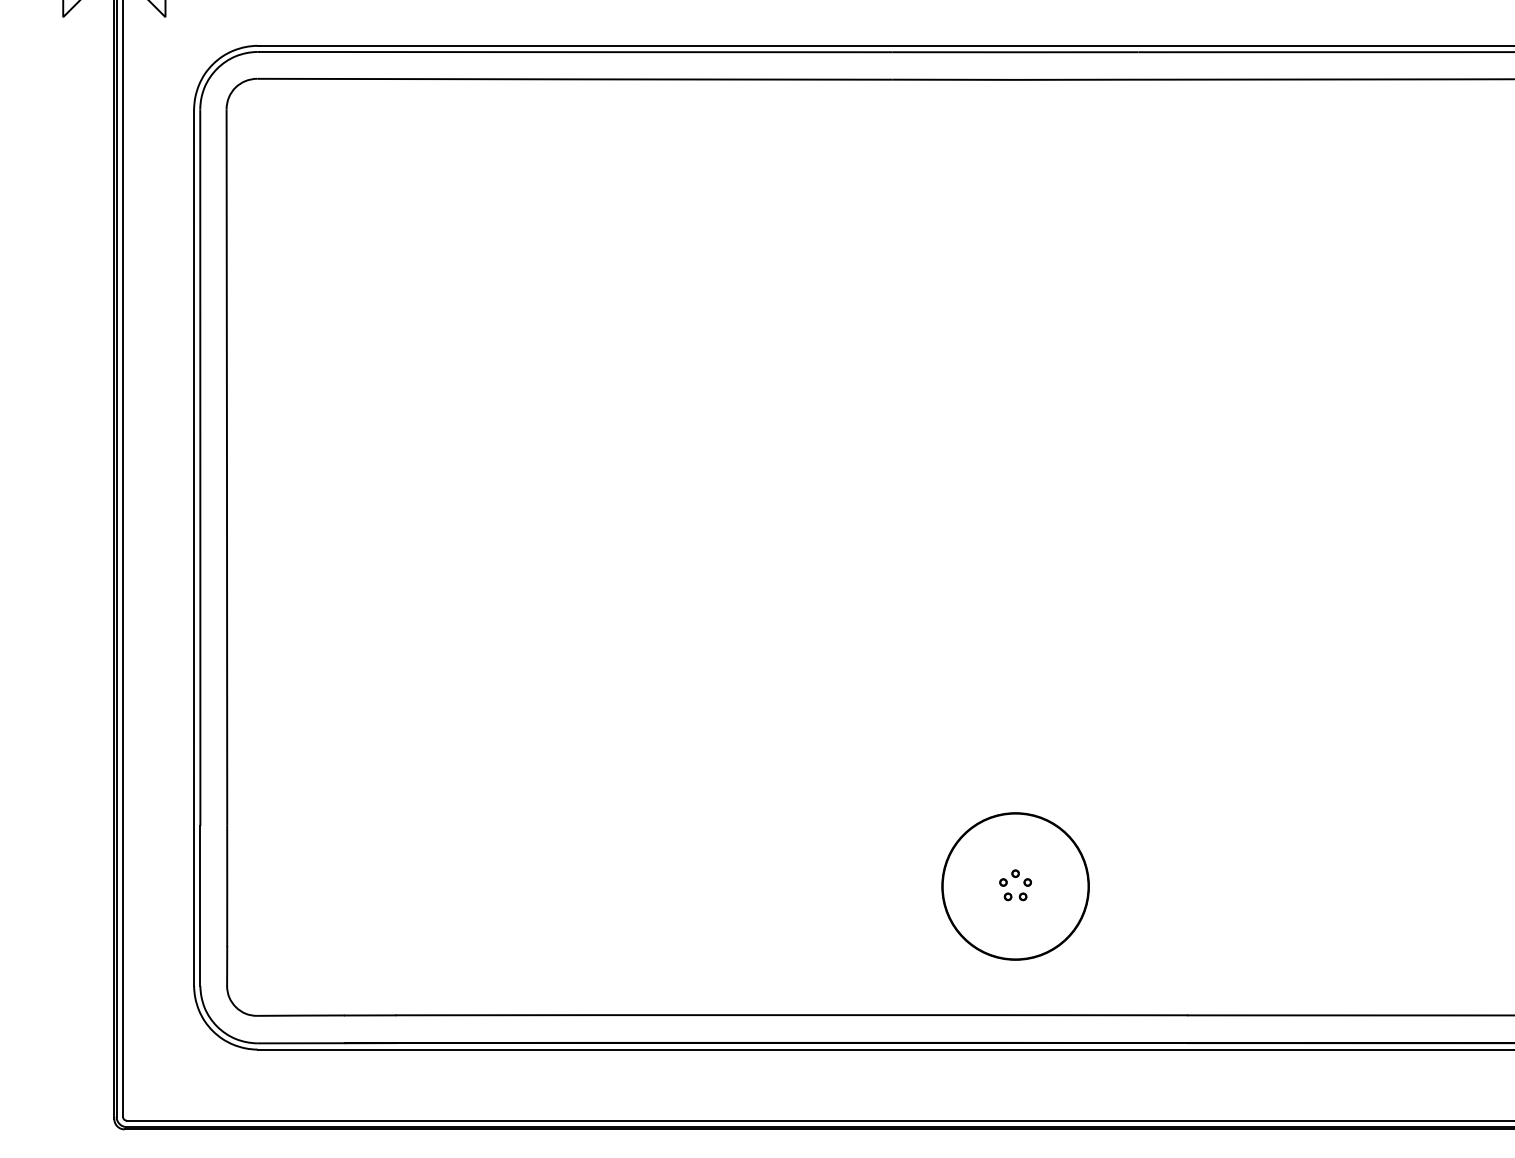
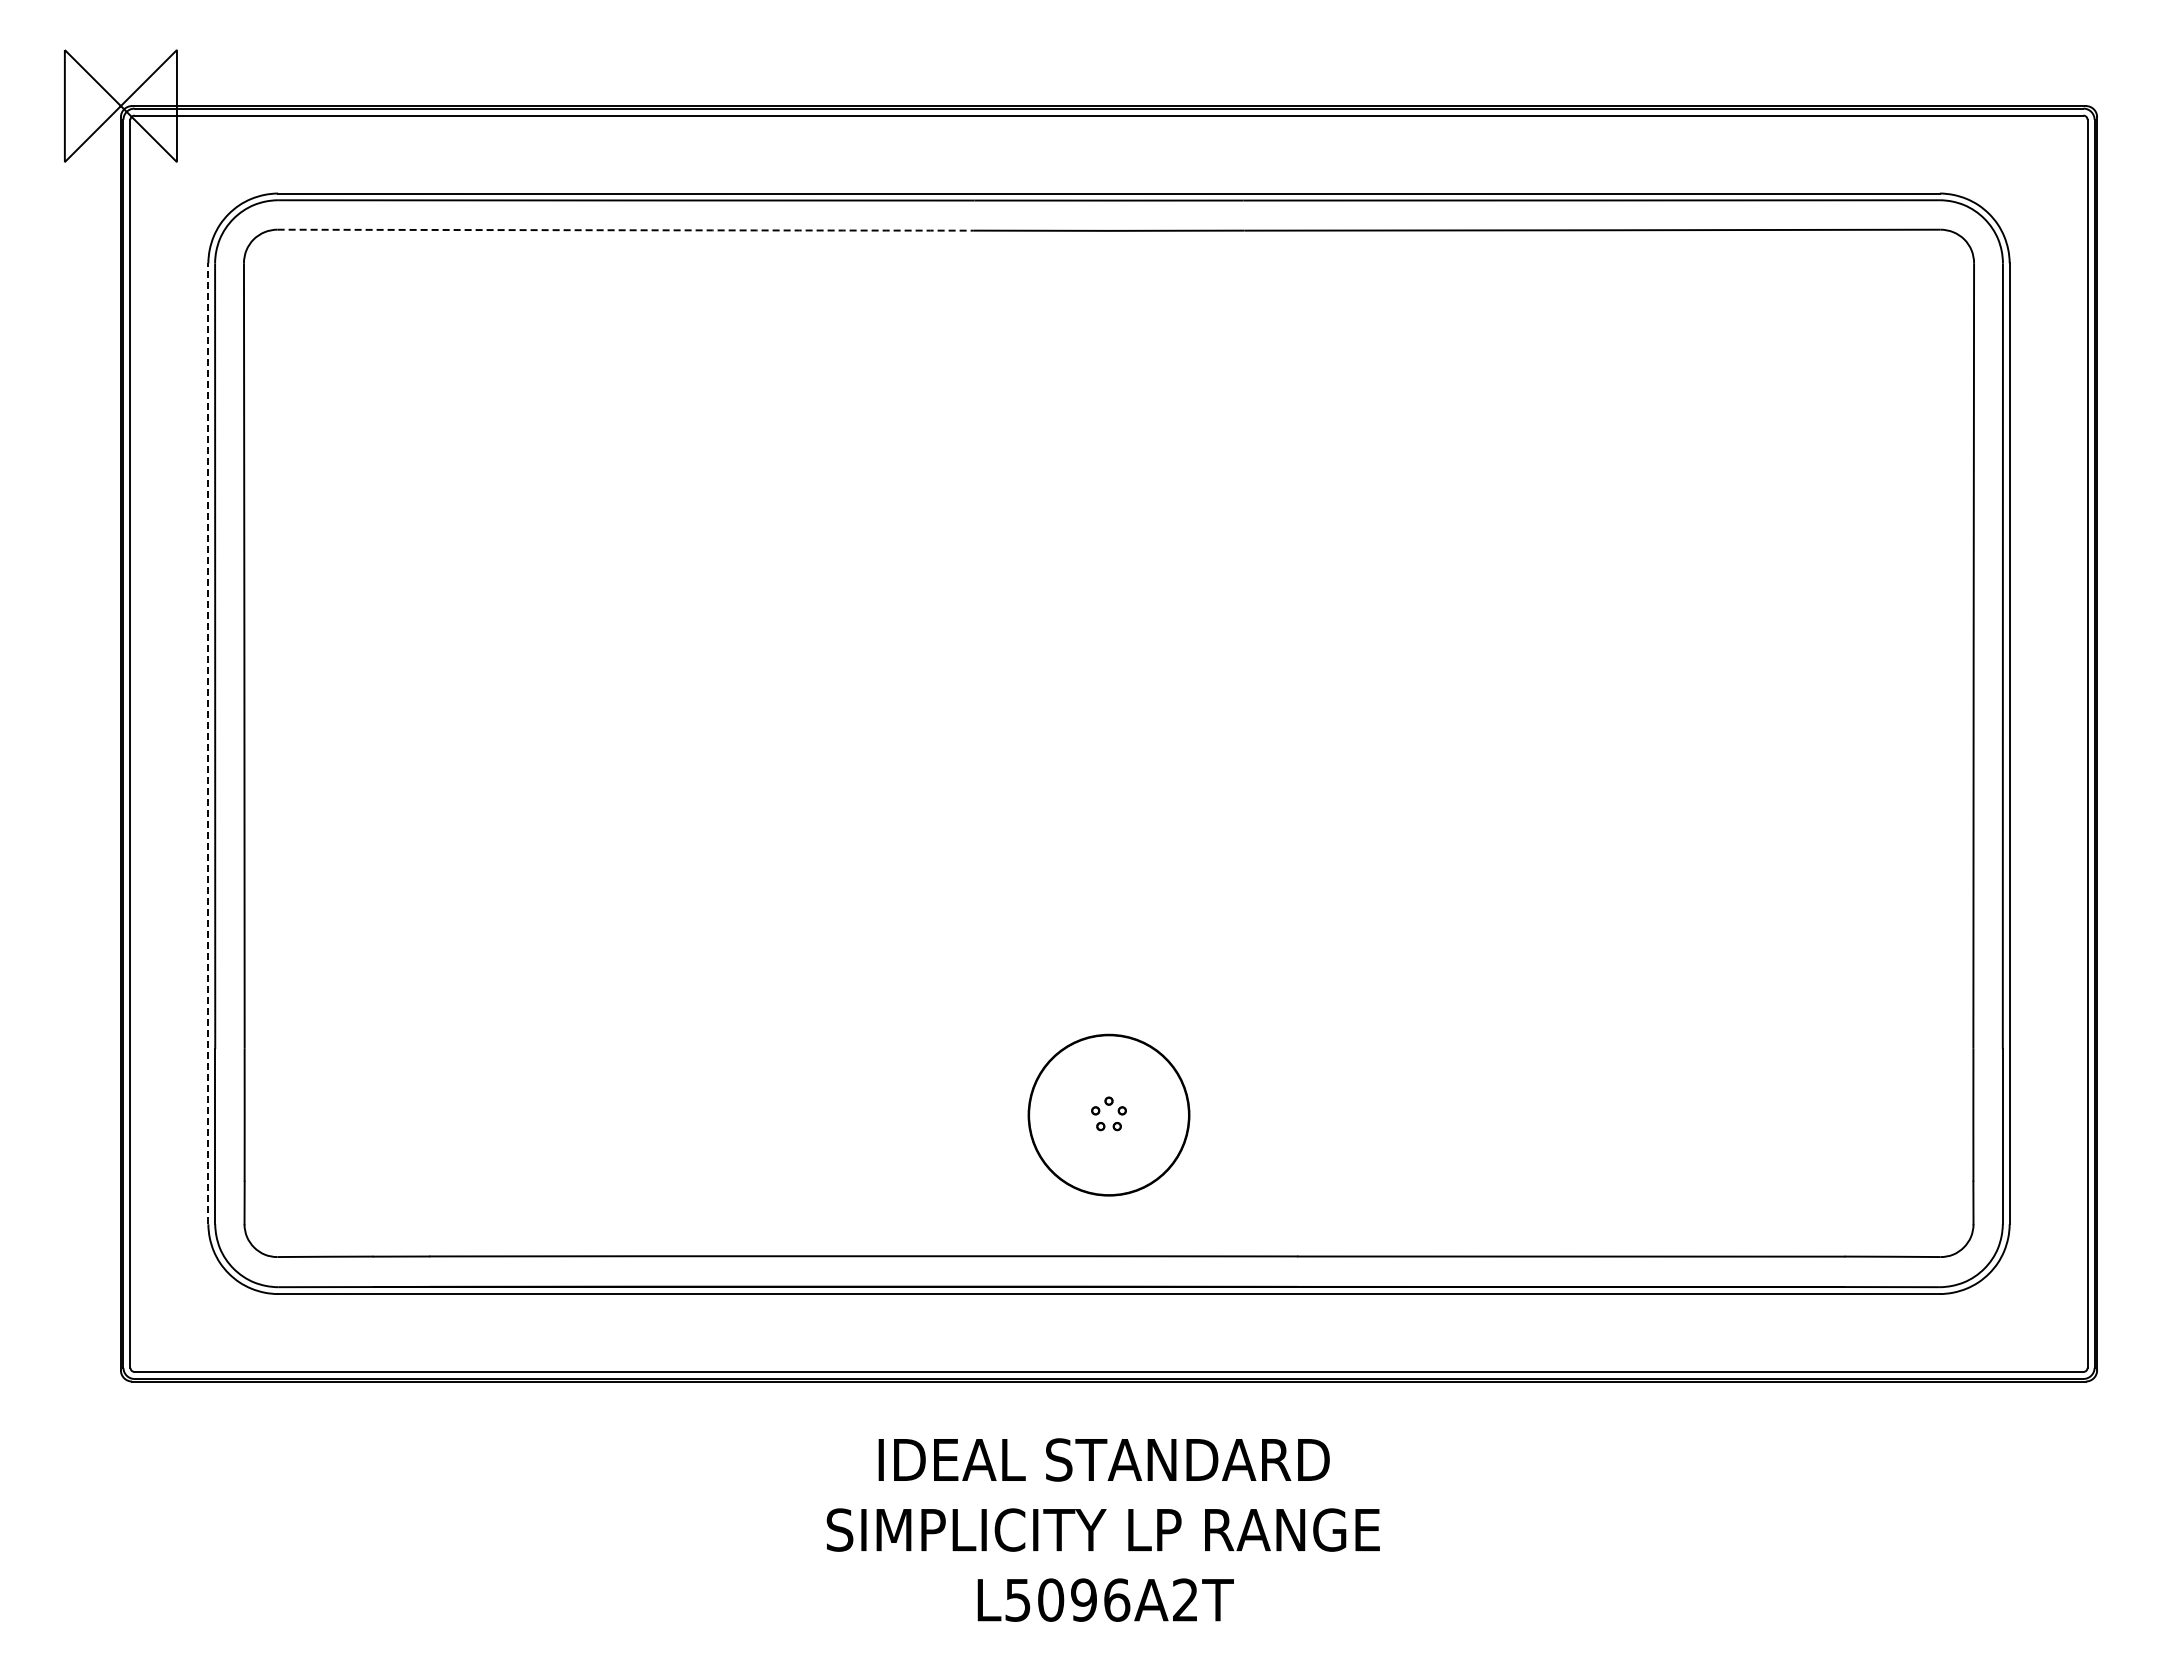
arc: (574, 79) -> (625, 230), solid -> dashed
line: (194, 547) -> (208, 743), solid -> dashed

